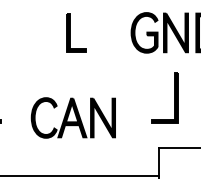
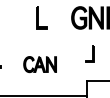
part: (163, 97) -> (89, 53), size x0.6
part: (72, 117) -> (39, 64), size x0.7

